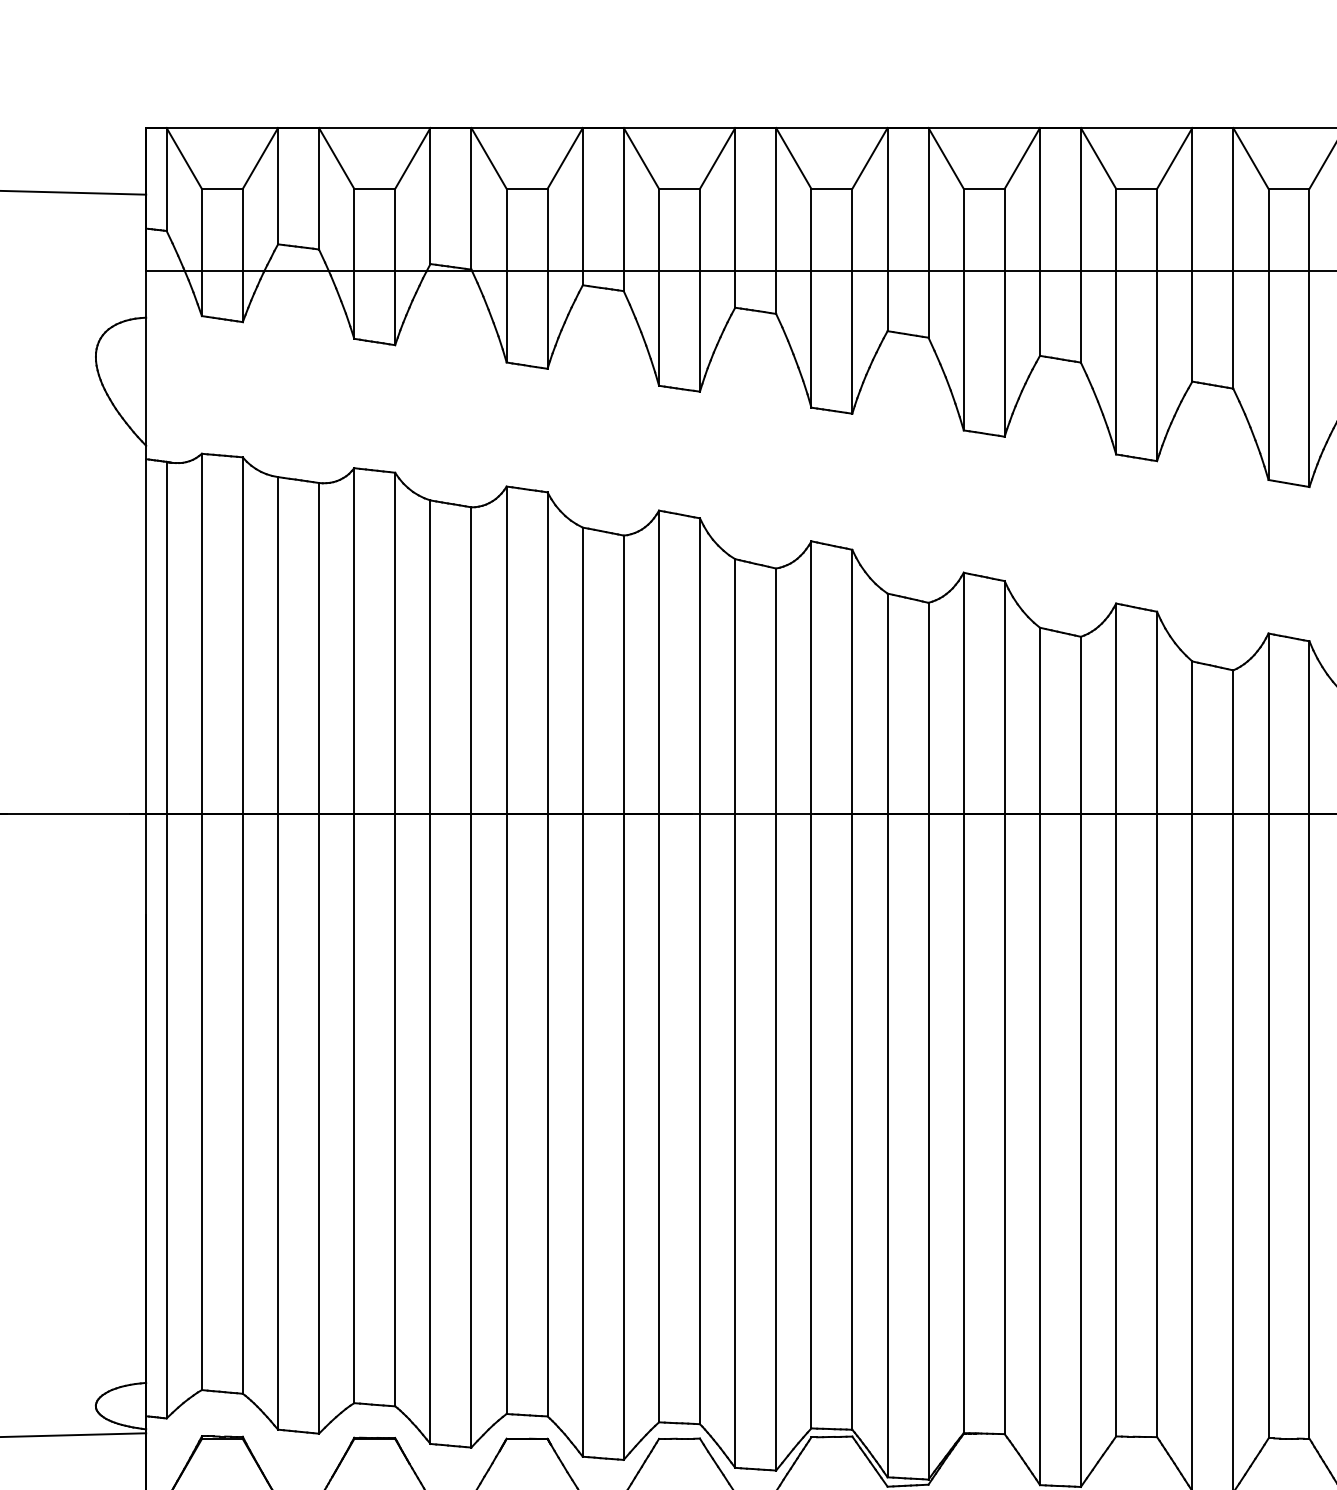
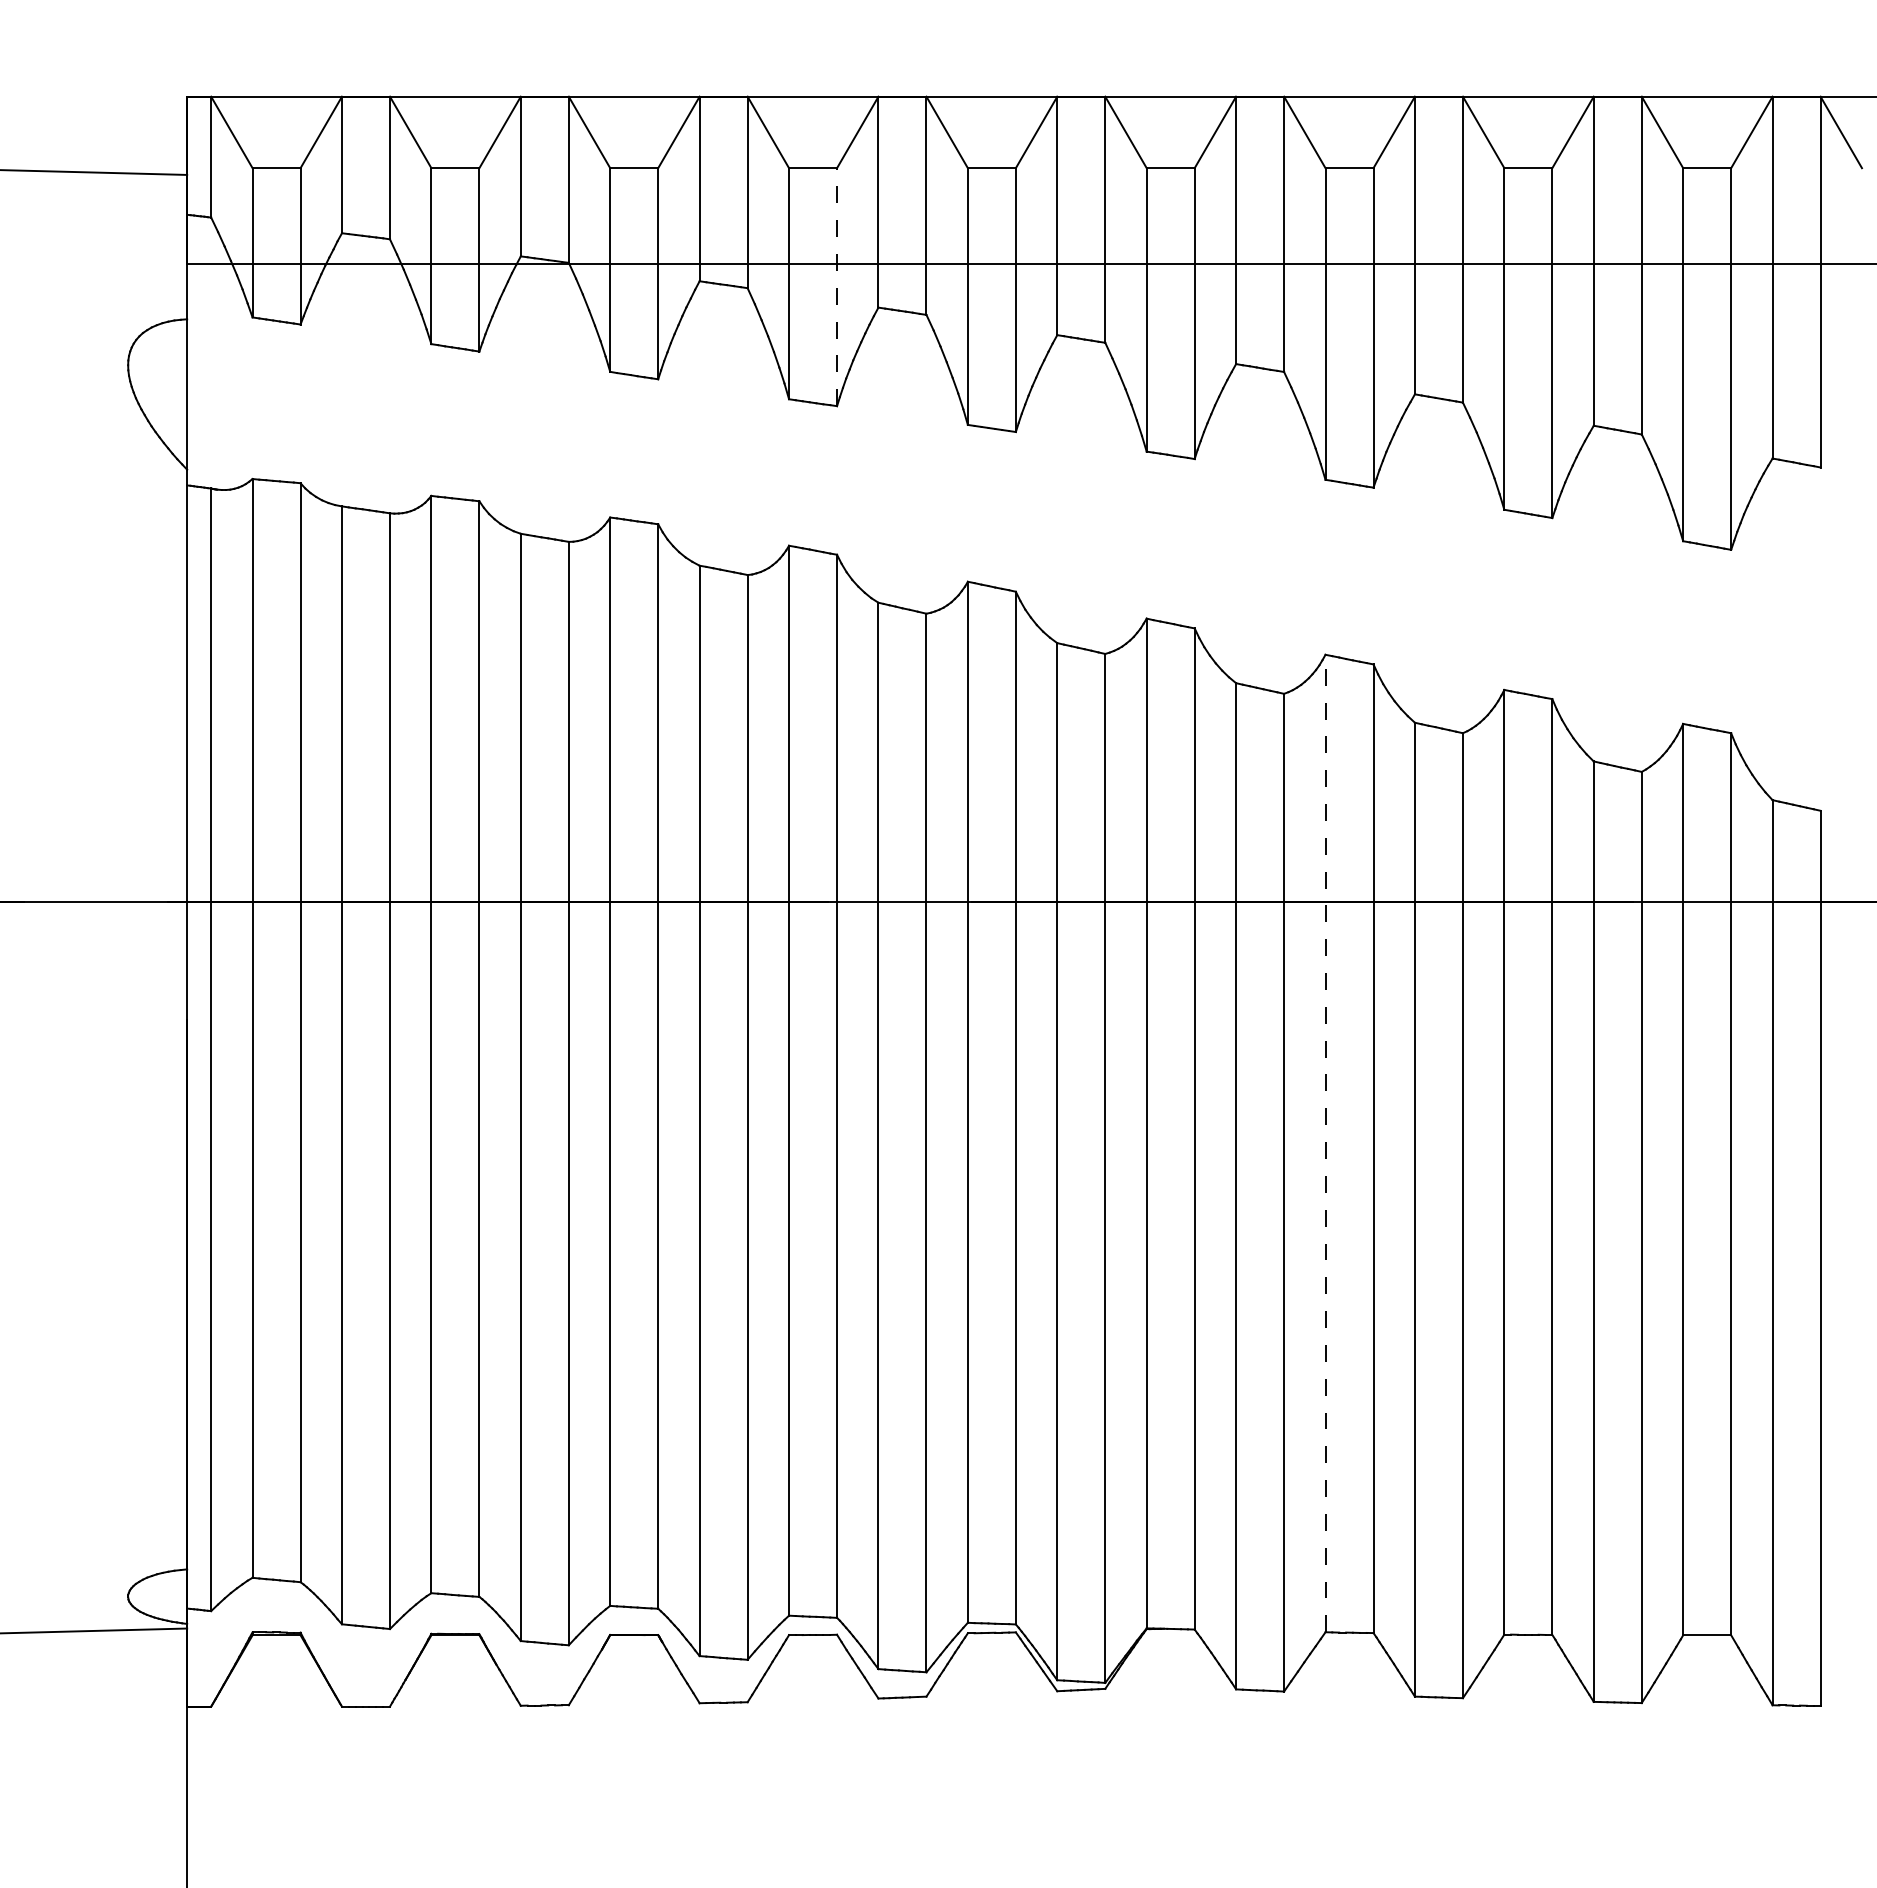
line: (700, 290) -> (837, 287), solid -> dashed
line: (1116, 1019) -> (1325, 1143), solid -> dashed

